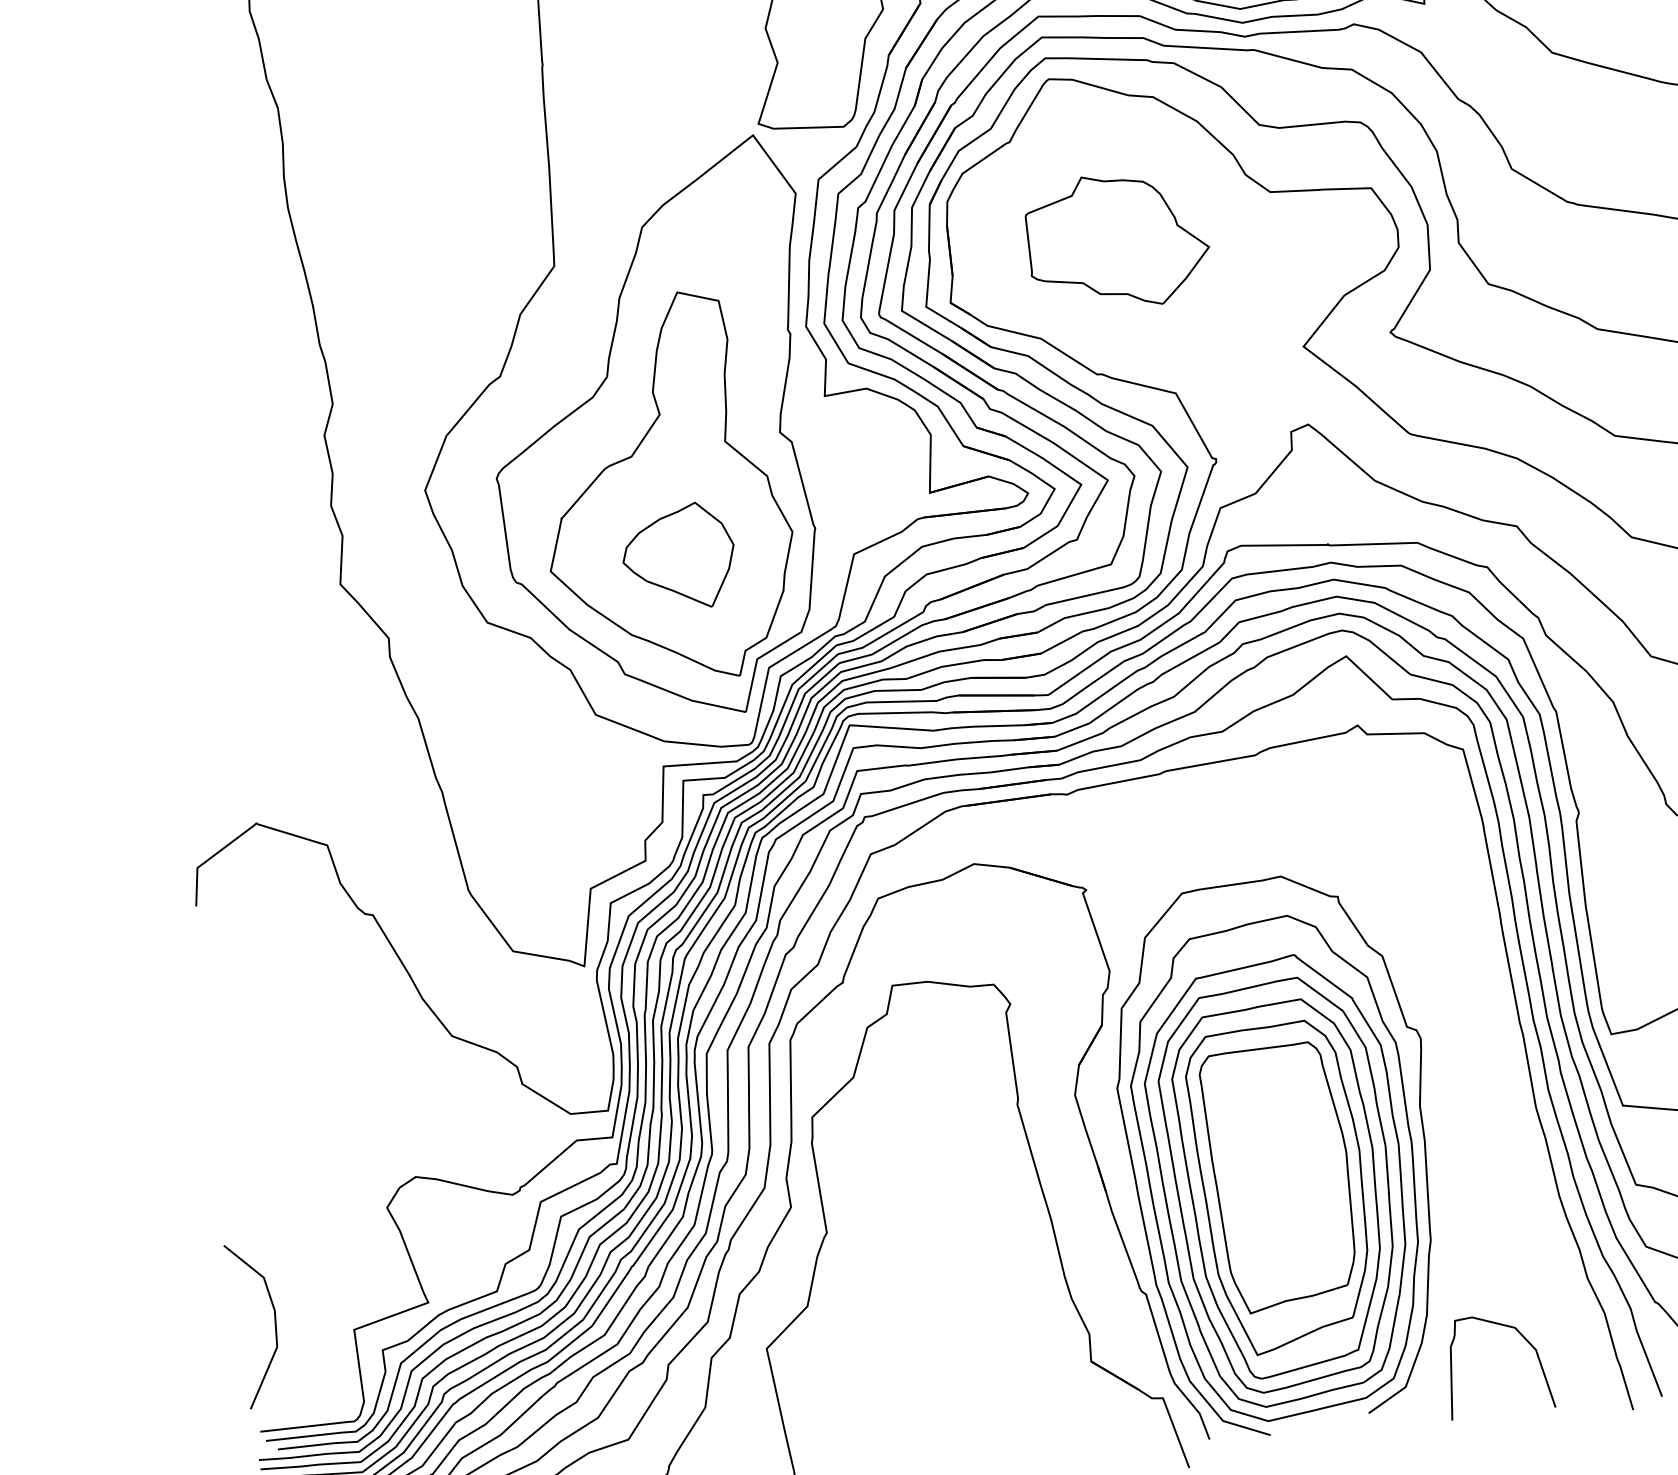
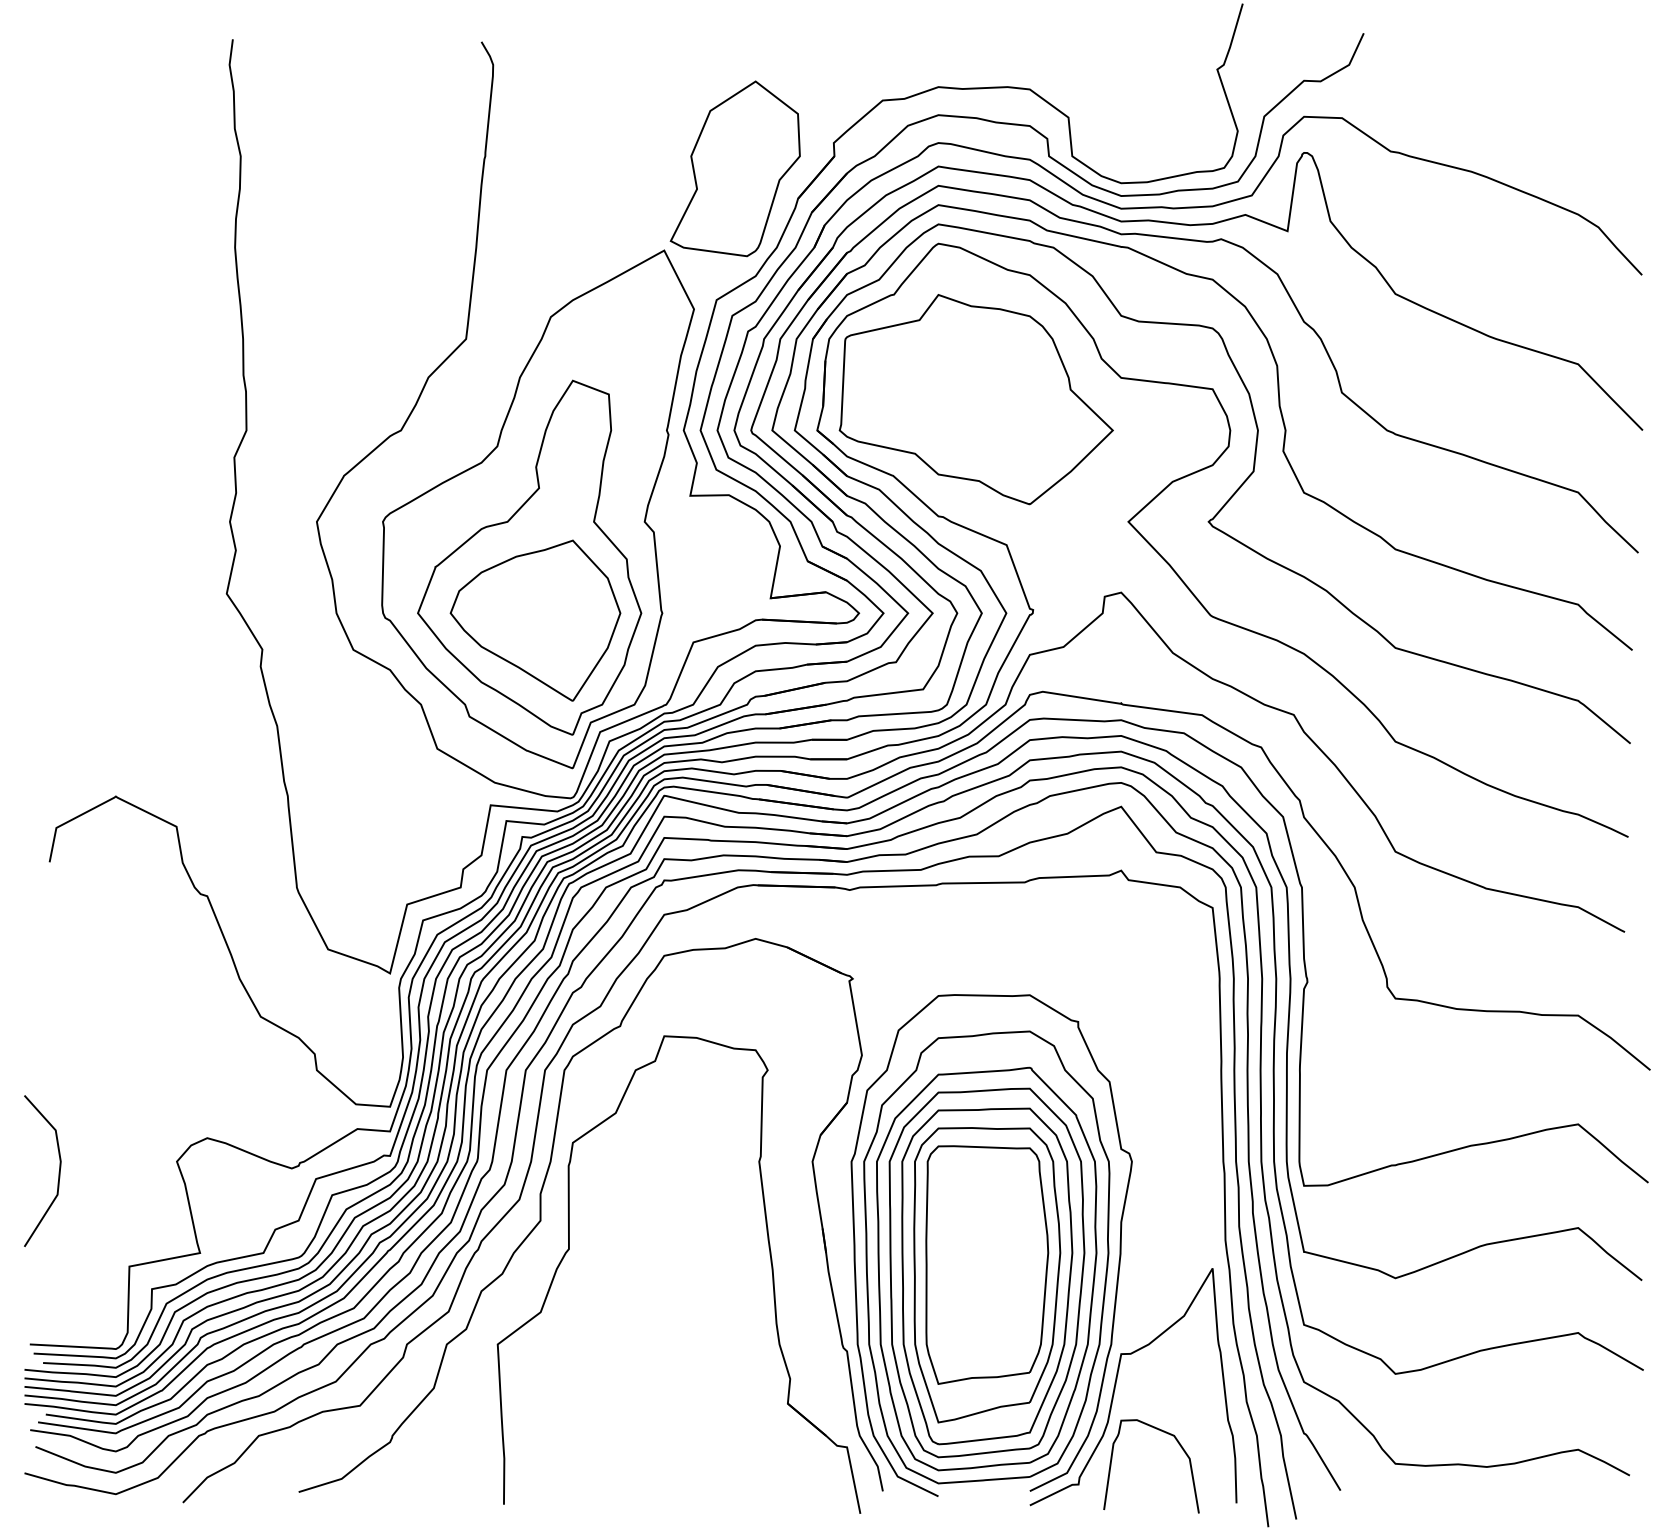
part: (1116, 241) -> (975, 399), size x1.67
part: (679, 558) -> (535, 620), size x1.67
curve: (1443, 1282) -> (1116, 1384), added
line: (274, 1322) -> (58, 1172), moved

